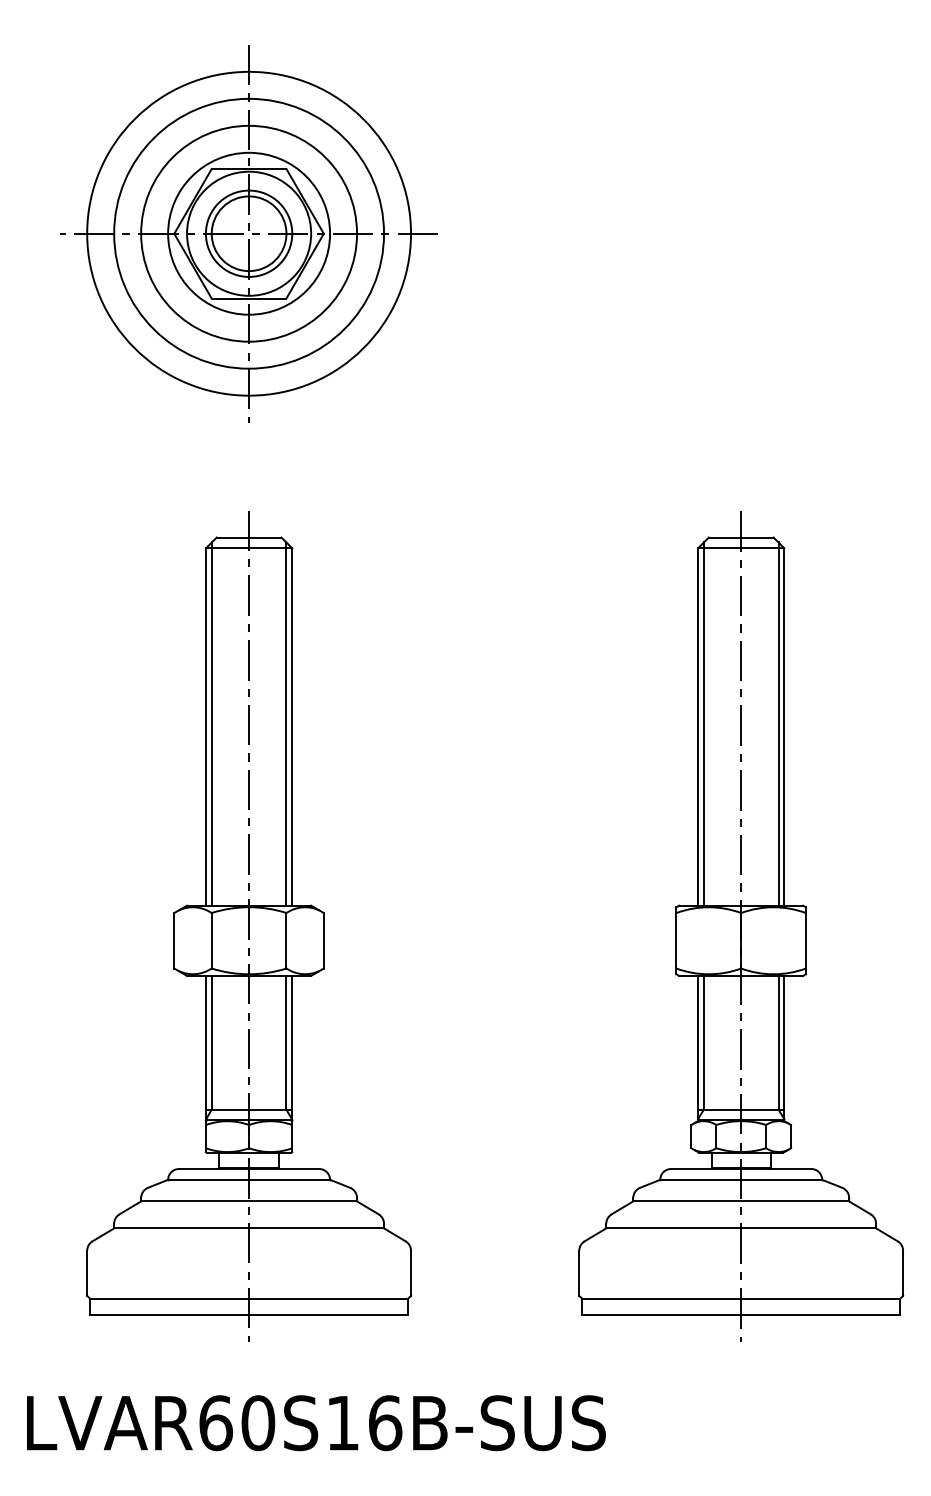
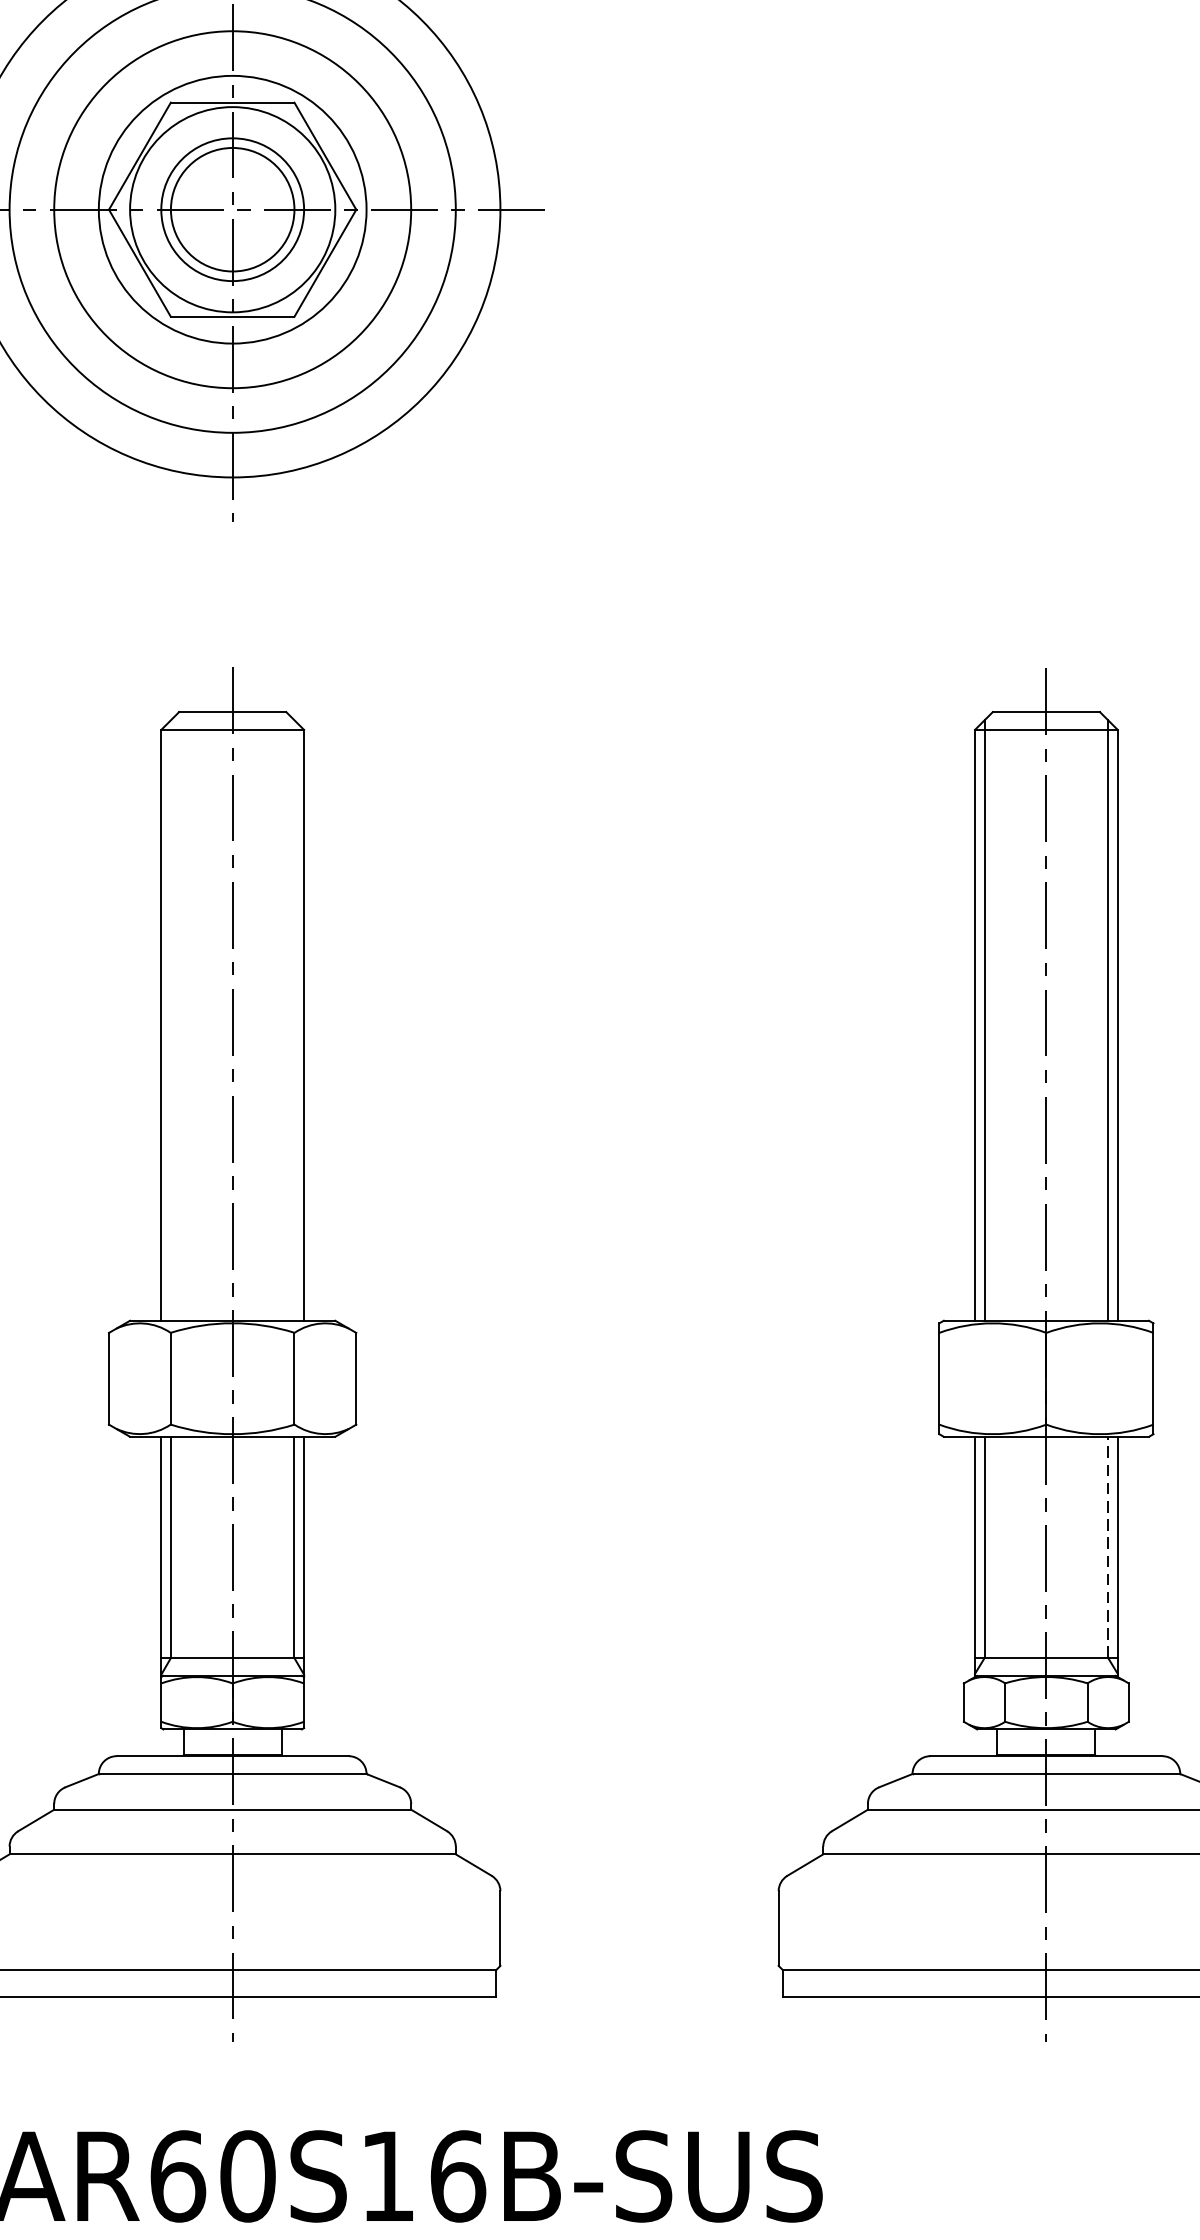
line: (211, 723) -> (170, 1019), removed
line: (286, 723) -> (294, 1019), removed
line: (778, 1042) -> (1108, 1546), solid -> dashed

